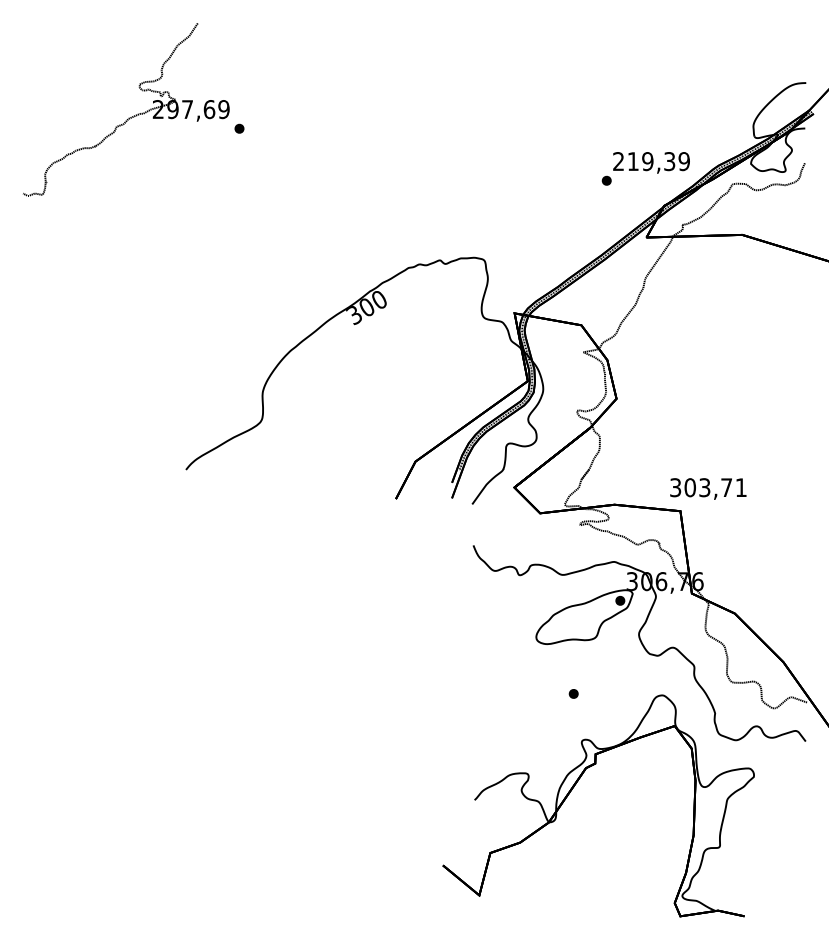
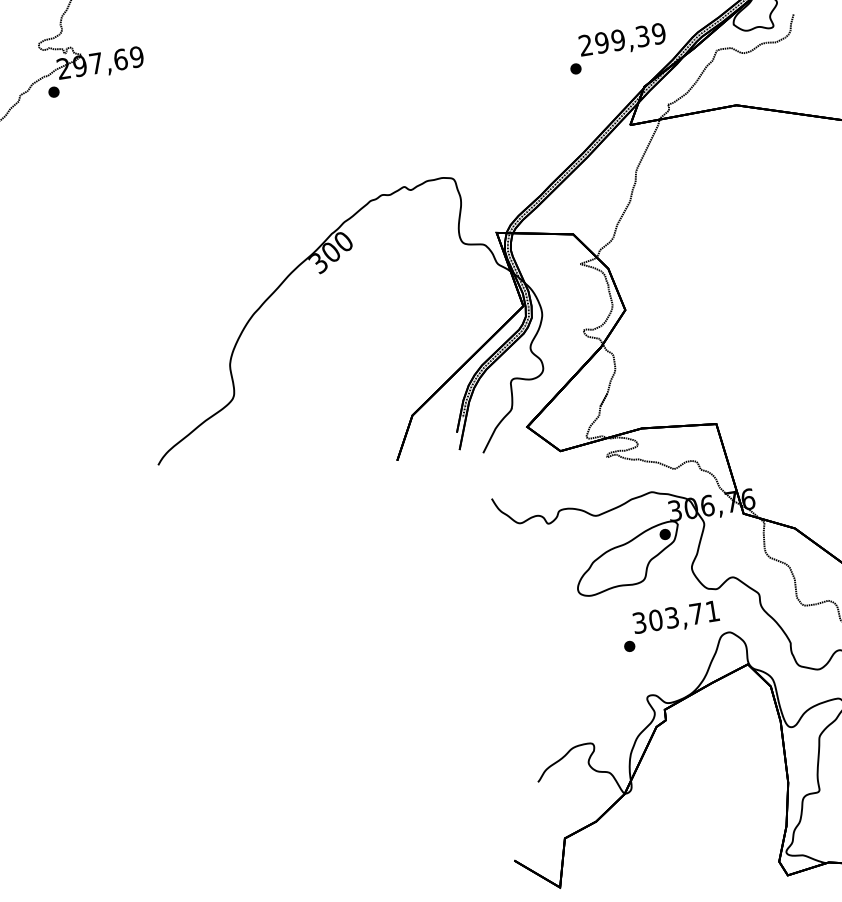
part: (239, 128) -> (53, 91), moved
text: (632, 161) -> (601, 42), 219,39 -> 299,39
text: (708, 488) -> (676, 618), moved

